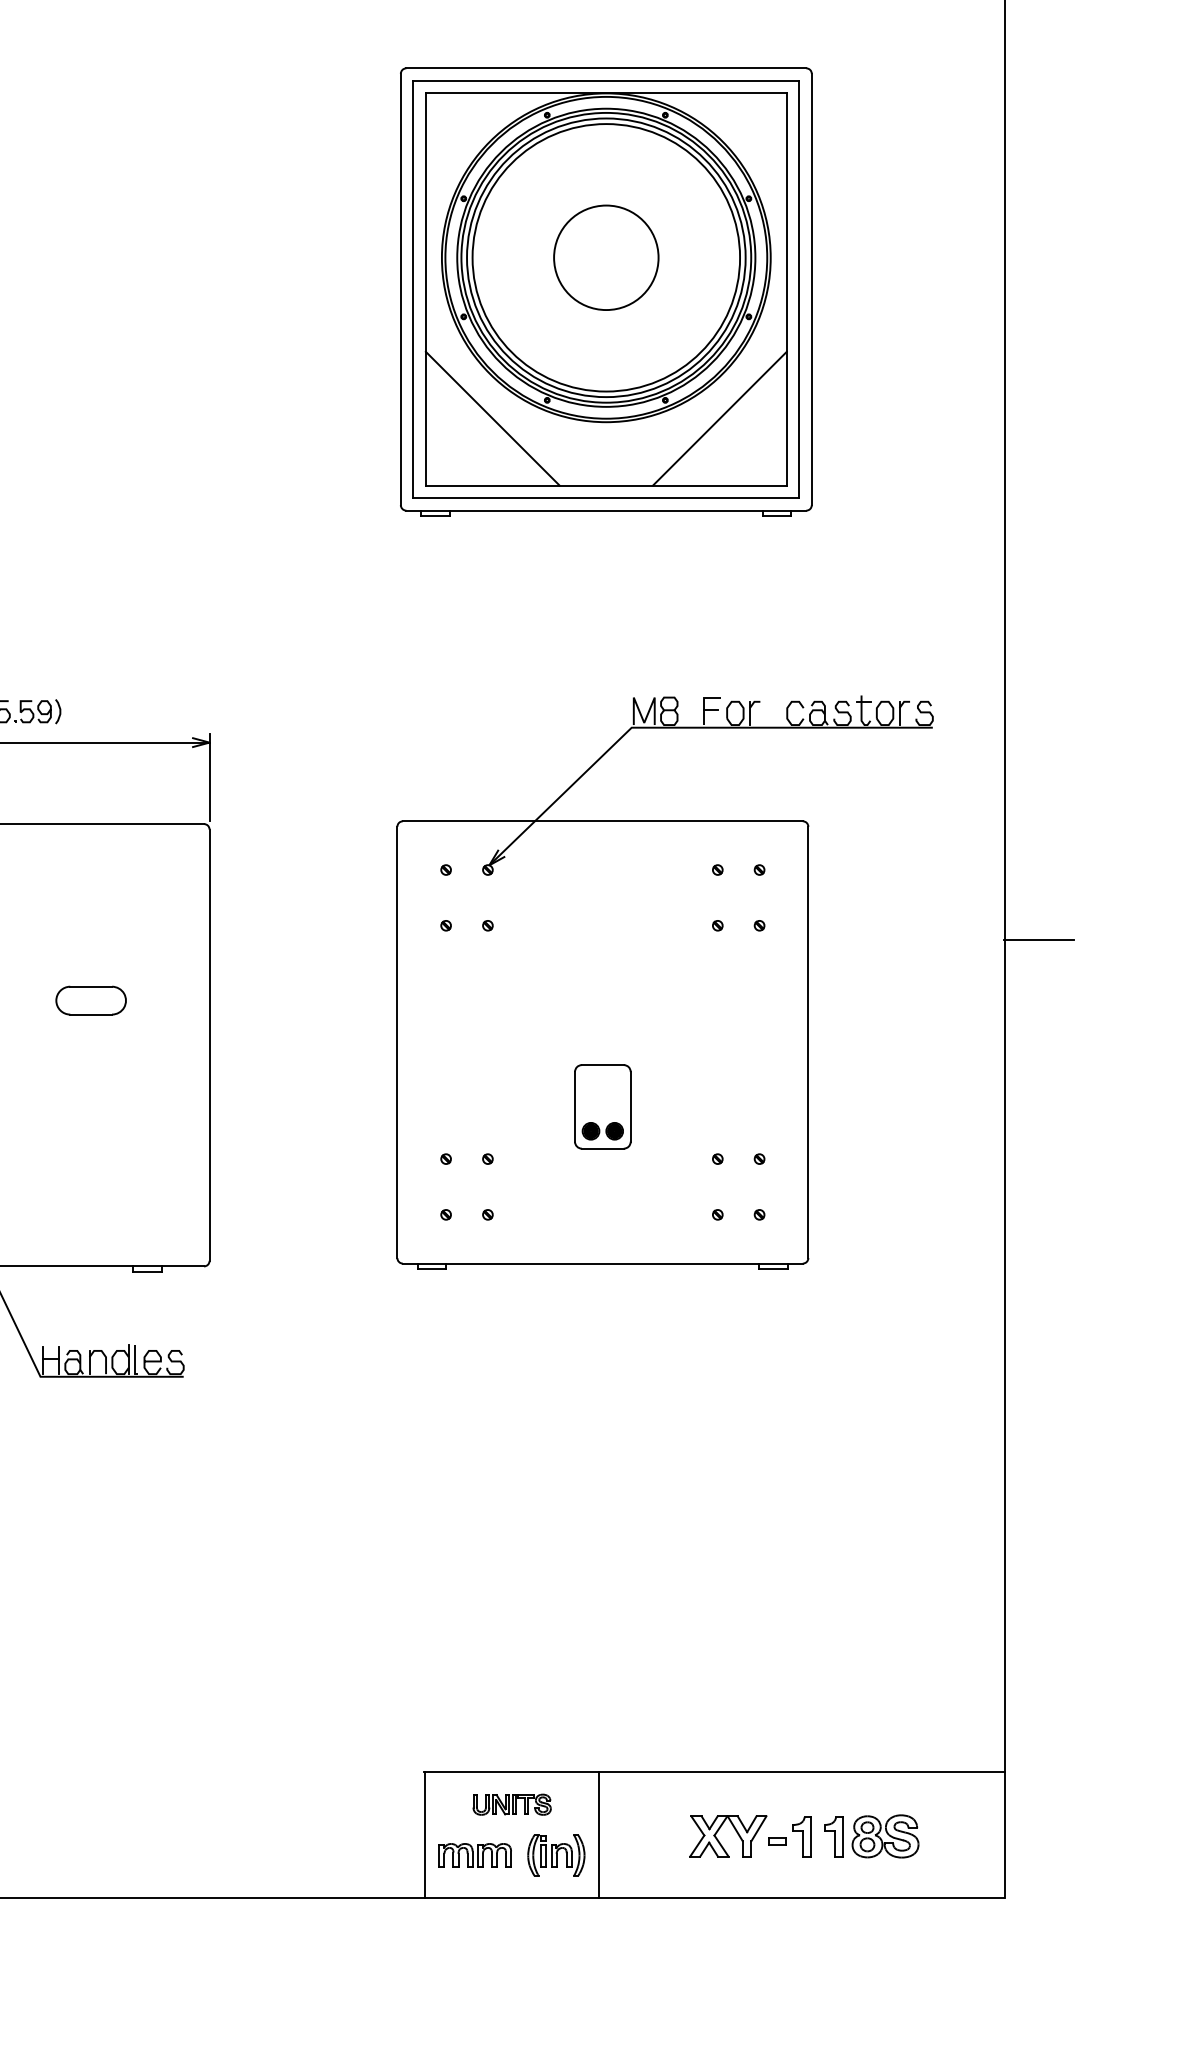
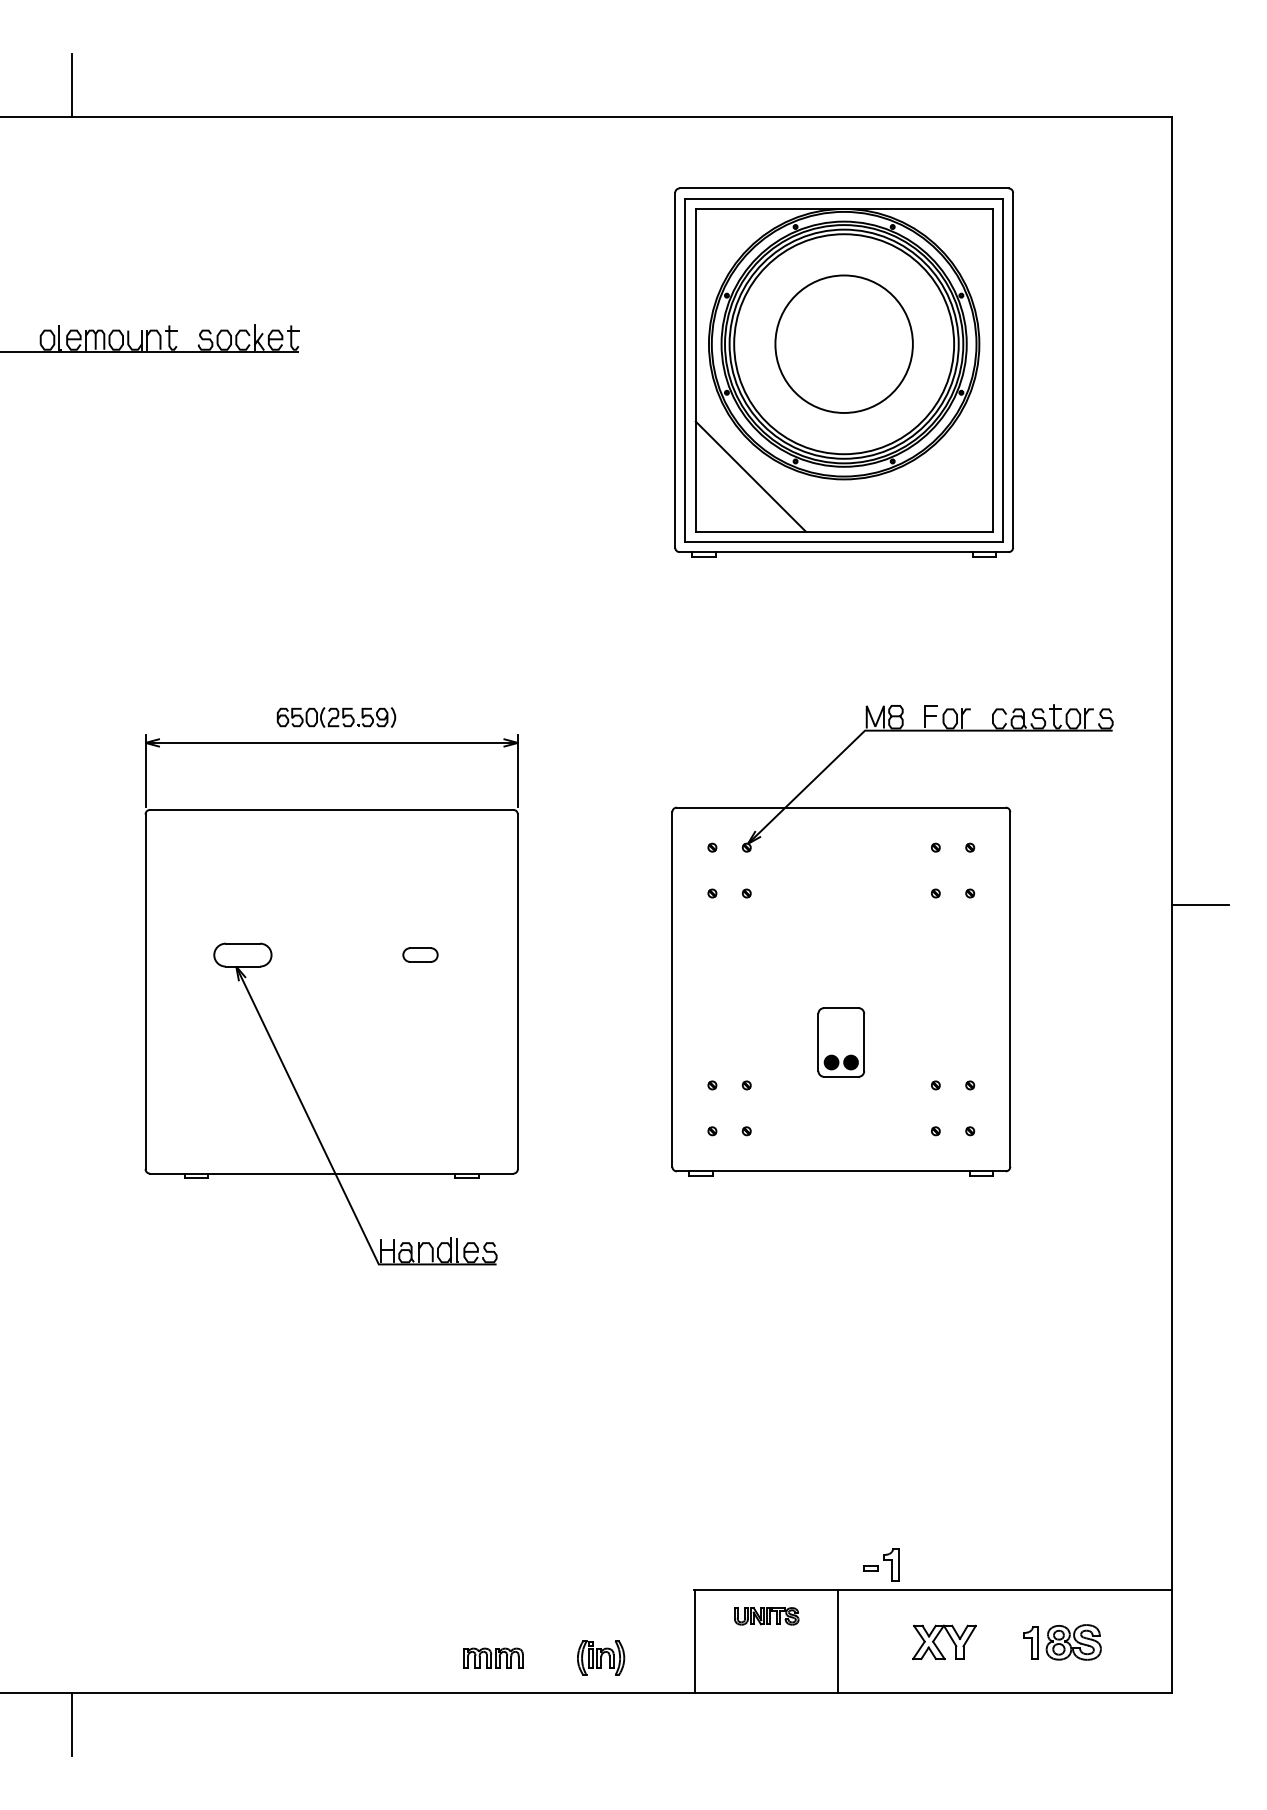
circle: (606, 258) -> (844, 344), size x1.6
line: (719, 418) -> (937, 476), removed
part: (91, 999) -> (420, 954), size x0.6
part: (790, 1836) -> (881, 1564), moved
part: (475, 1854) -> (493, 1657), moved
part: (556, 1854) -> (601, 1657), moved

